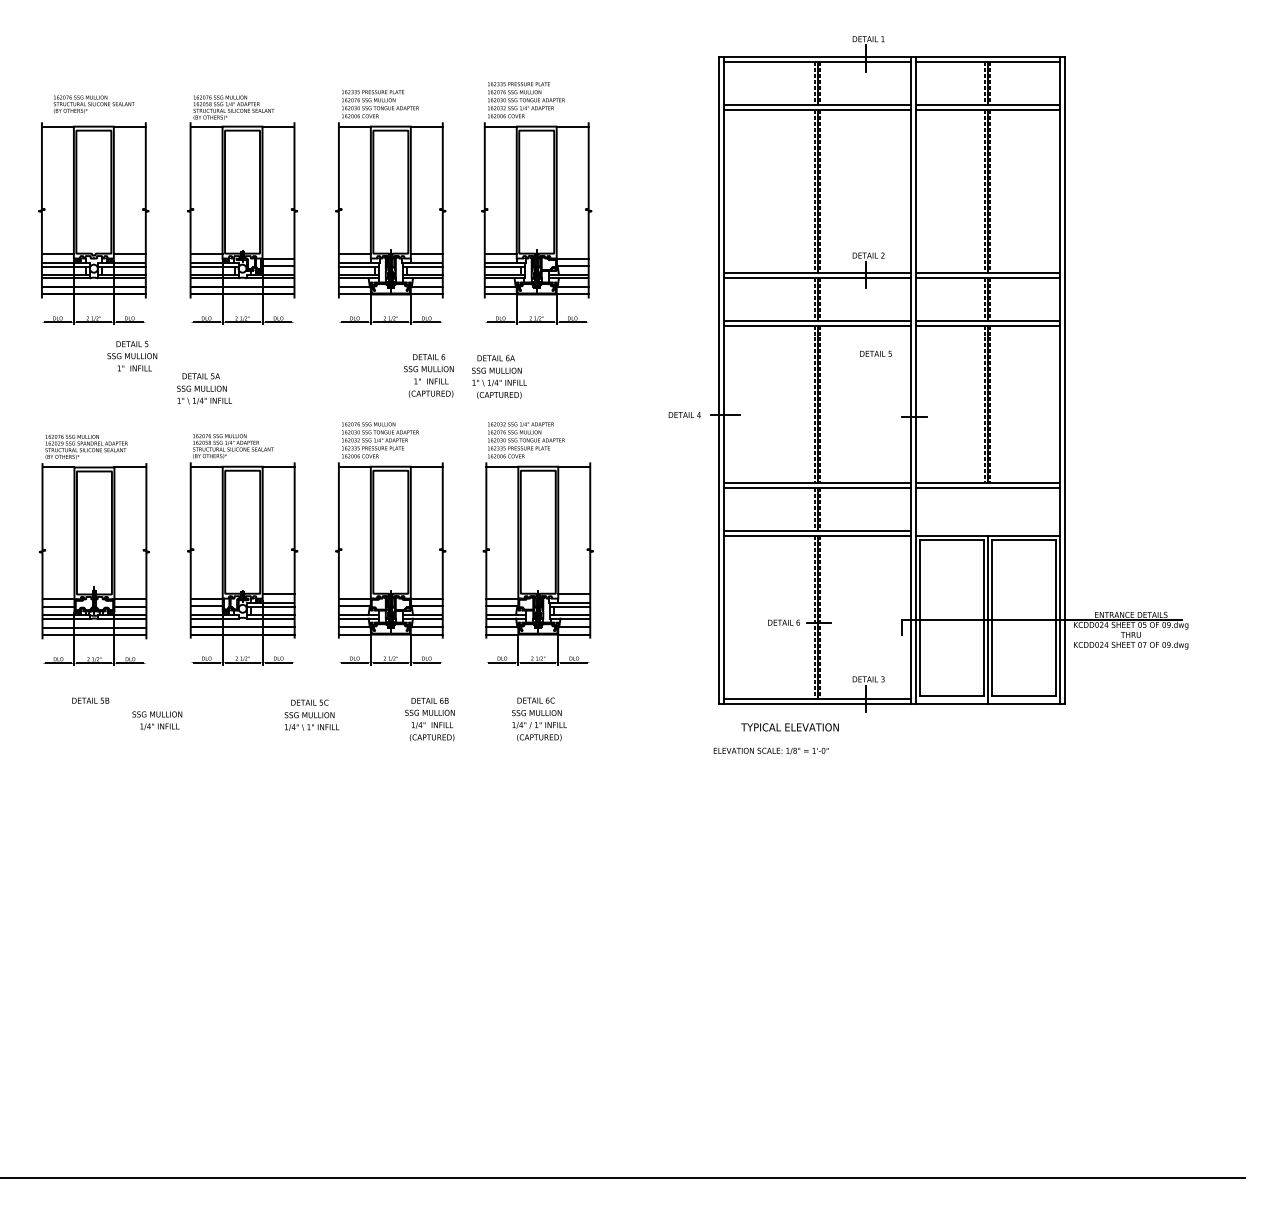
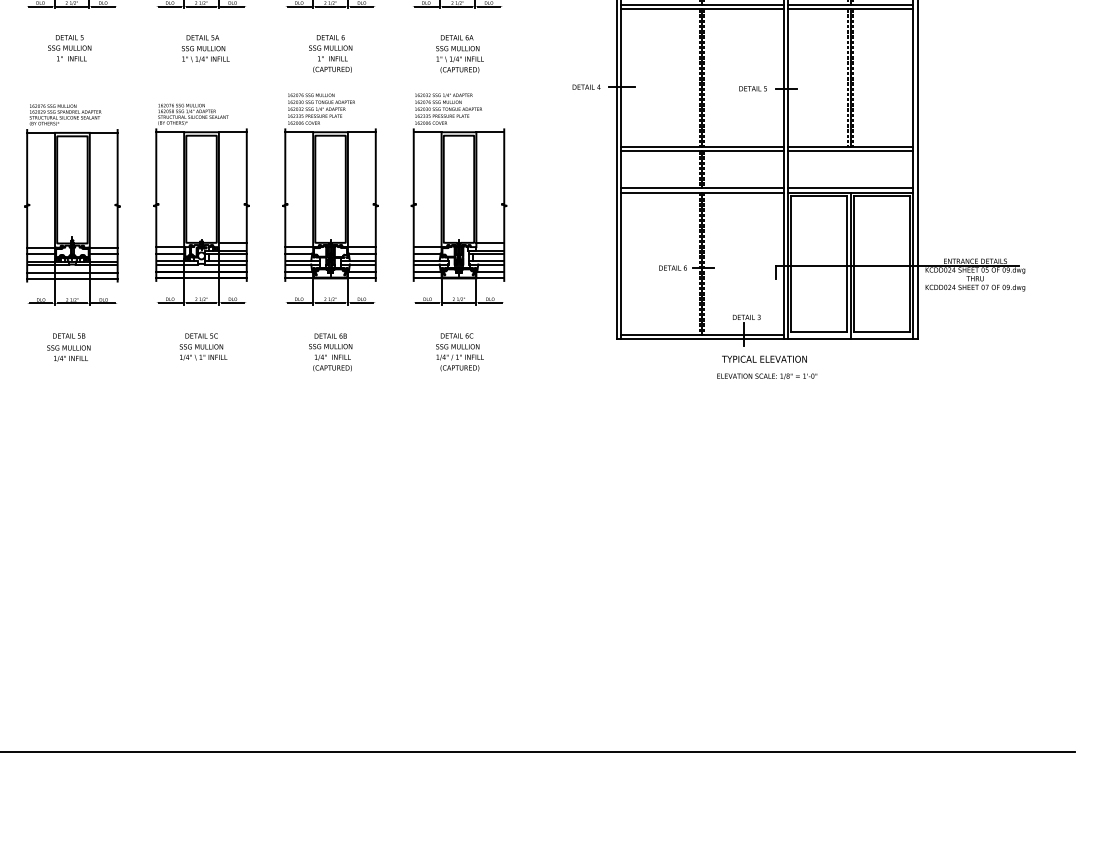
text: (875, 353) -> (752, 88), moved
text: (132, 356) -> (69, 48), moved
text: (428, 375) -> (330, 53), moved
text: (499, 376) -> (460, 53), moved
text: (204, 388) -> (205, 48), moved
line: (987, 531) -> (850, 188), added
text: (311, 714) -> (203, 346), moved
text: (429, 719) -> (330, 352), moved
text: (157, 720) -> (68, 353), moved
text: (789, 727) -> (764, 359), moved
text: (770, 750) -> (766, 375), moved

